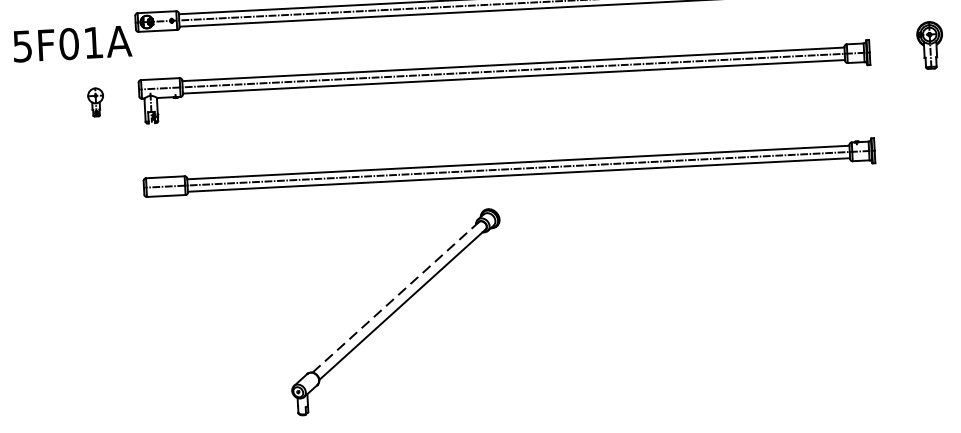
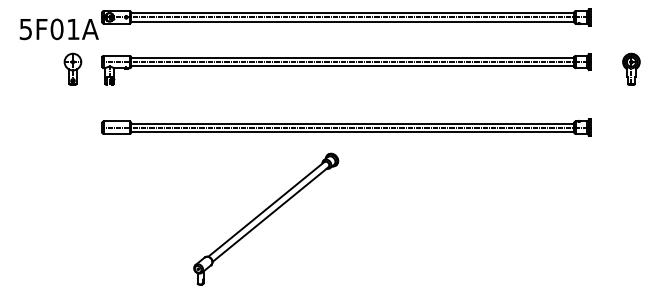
part: (930, 44) -> (631, 68), moved
part: (95, 101) -> (72, 68), size x1.67
line: (395, 297) -> (266, 209), dashed -> solid

